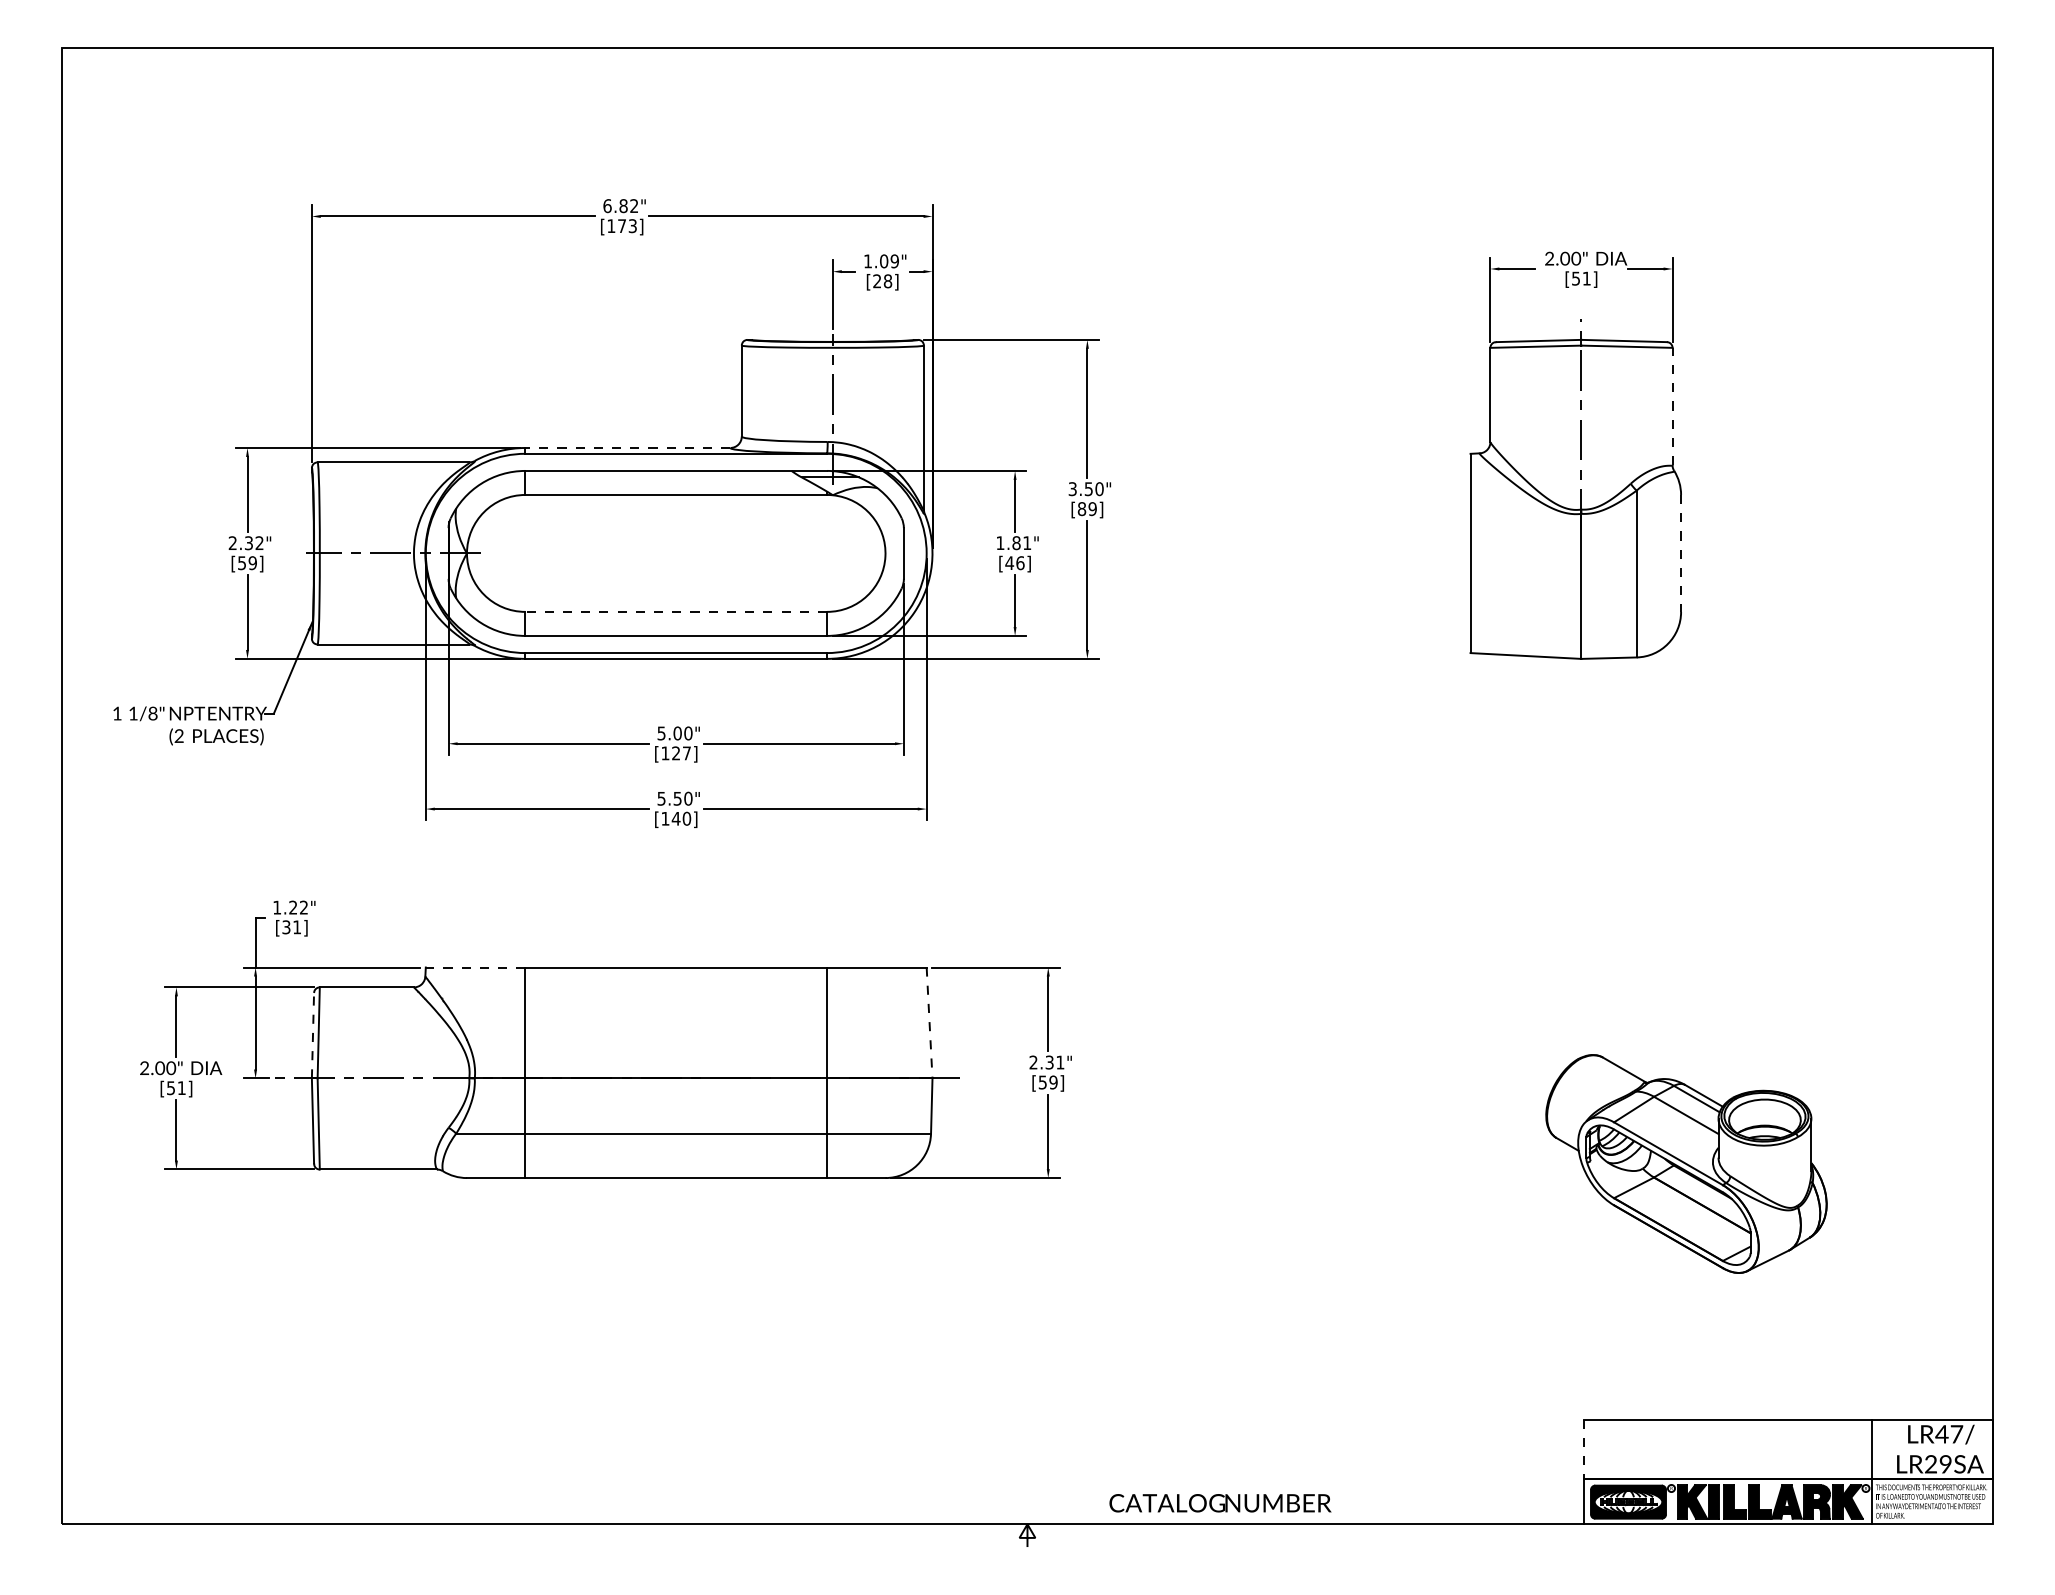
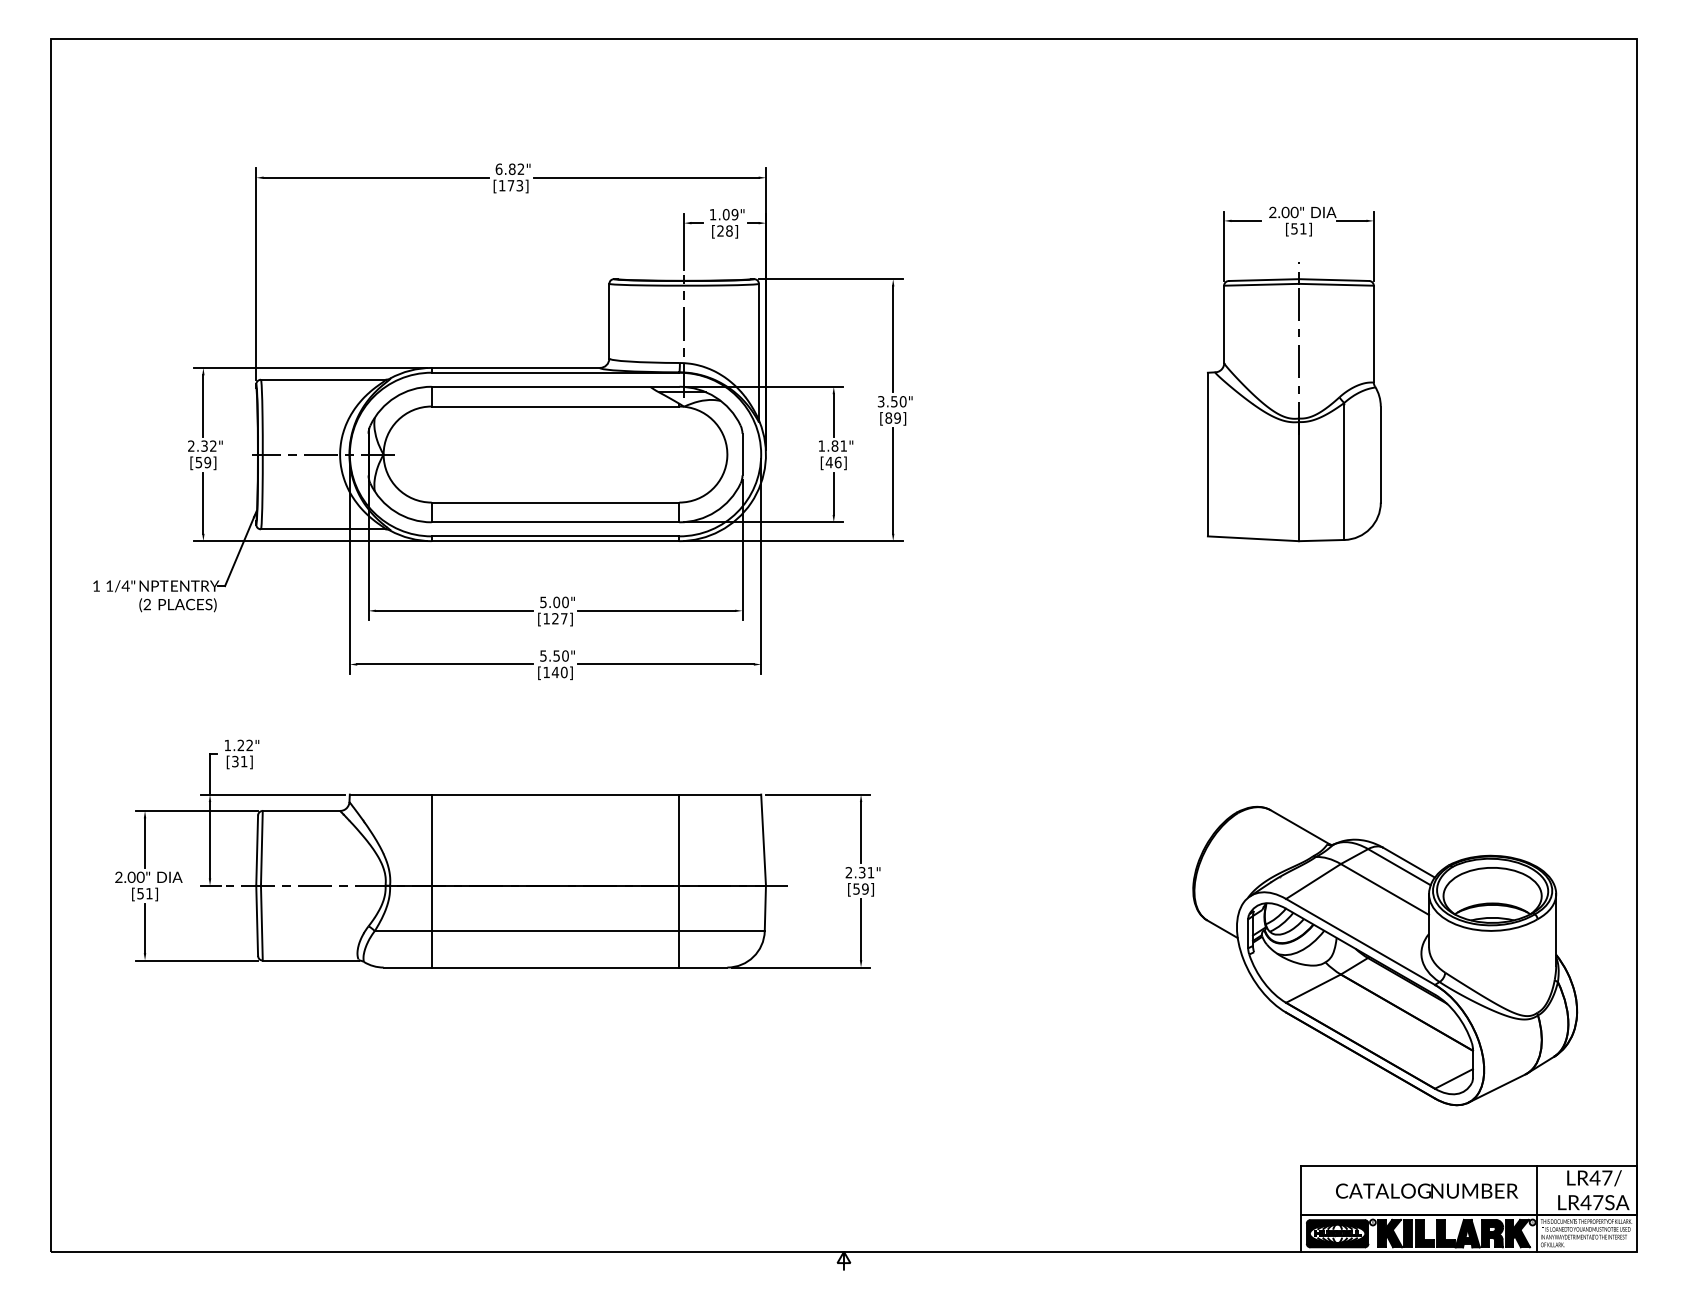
line: (1672, 406) -> (1373, 333), dashed -> solid
line: (627, 447) -> (515, 367), dashed -> solid
line: (1681, 553) -> (1381, 454), dashed -> solid
line: (676, 611) -> (555, 502), dashed -> solid
text: (152, 713) -> (125, 586), 1/8" -> 1/4"
line: (475, 967) -> (390, 794), dashed -> solid
line: (929, 1022) -> (763, 839), dashed -> solid
line: (312, 1035) -> (256, 850), dashed -> solid
part: (1686, 1163) -> (1385, 955), size x1.67
line: (1583, 1449) -> (1300, 1190), dashed -> solid
text: (1938, 1464) -> (1592, 1202), LR29SA -> LR47SA
text: (1220, 1503) -> (1427, 1191), moved

